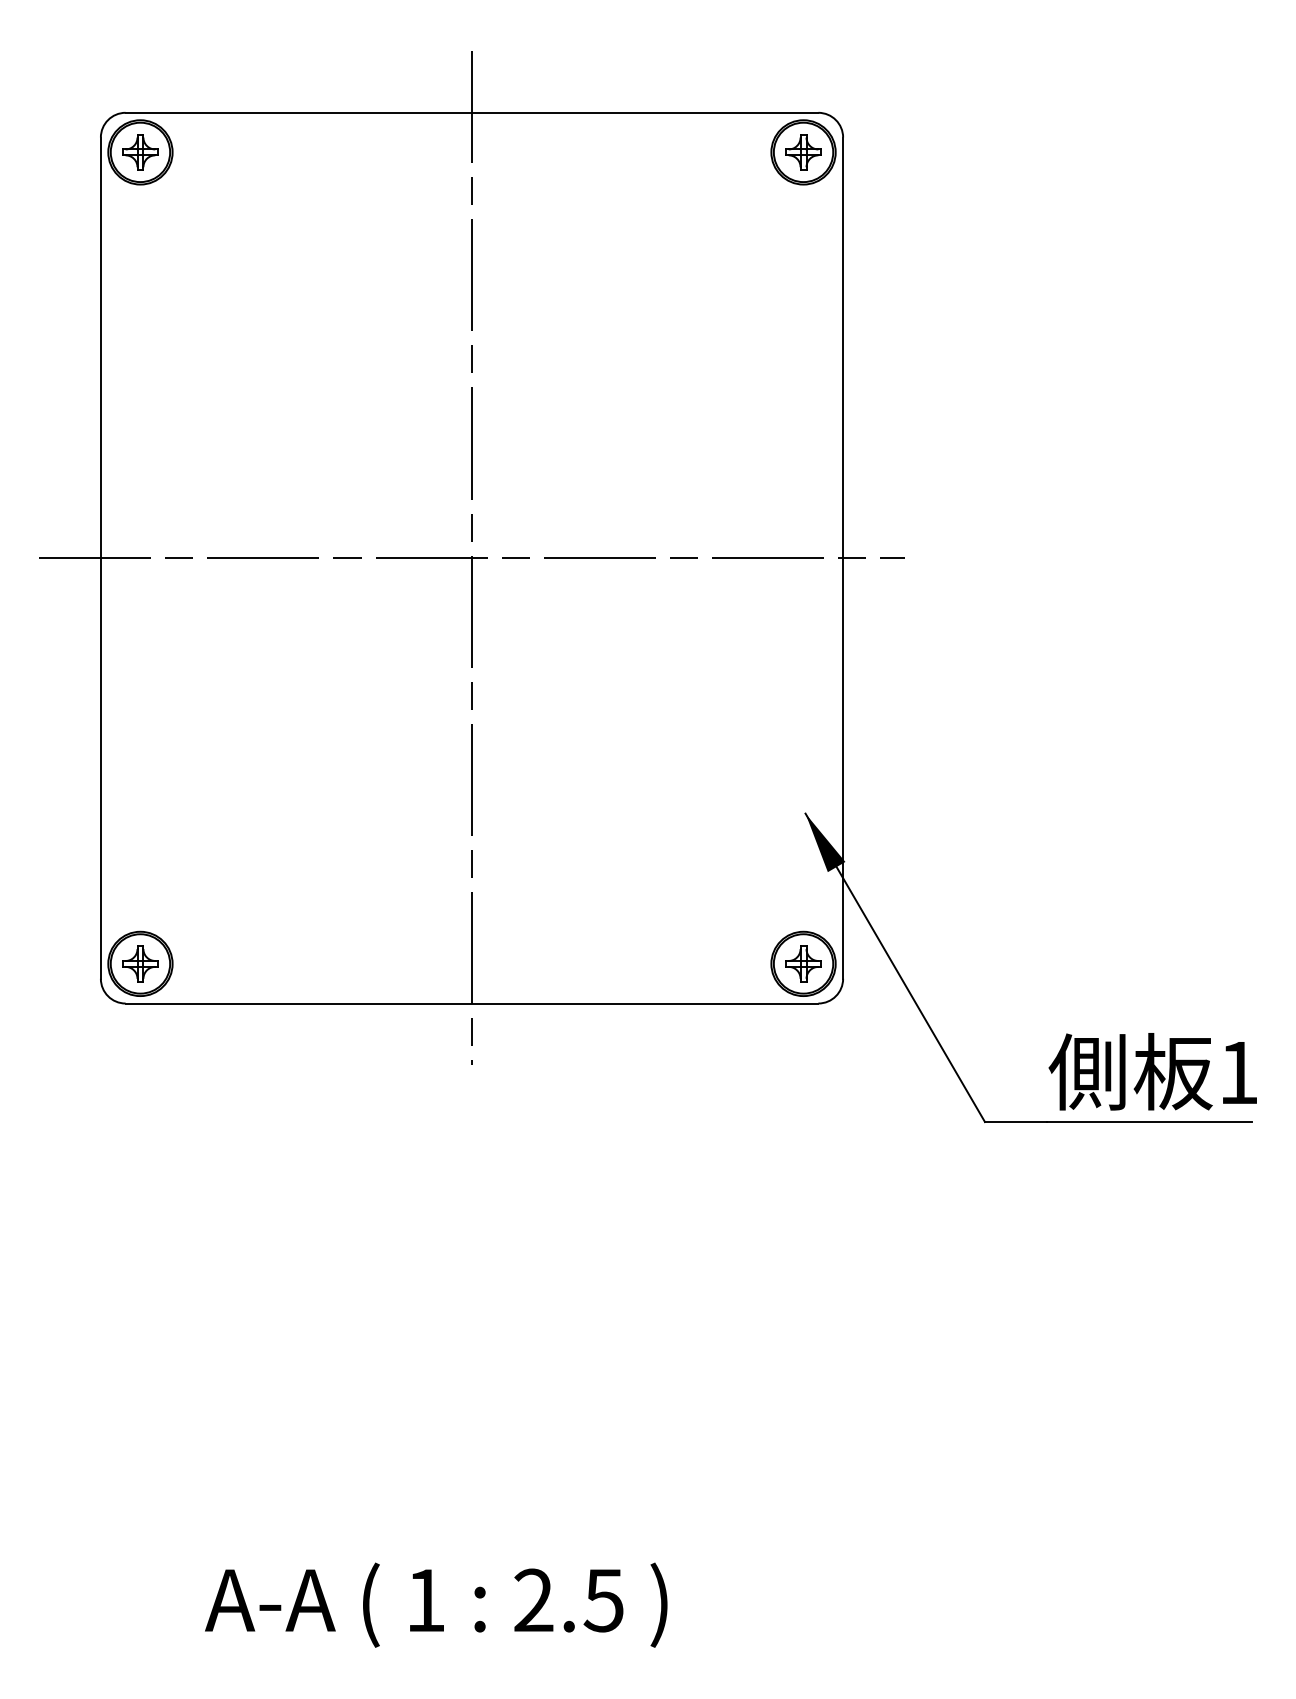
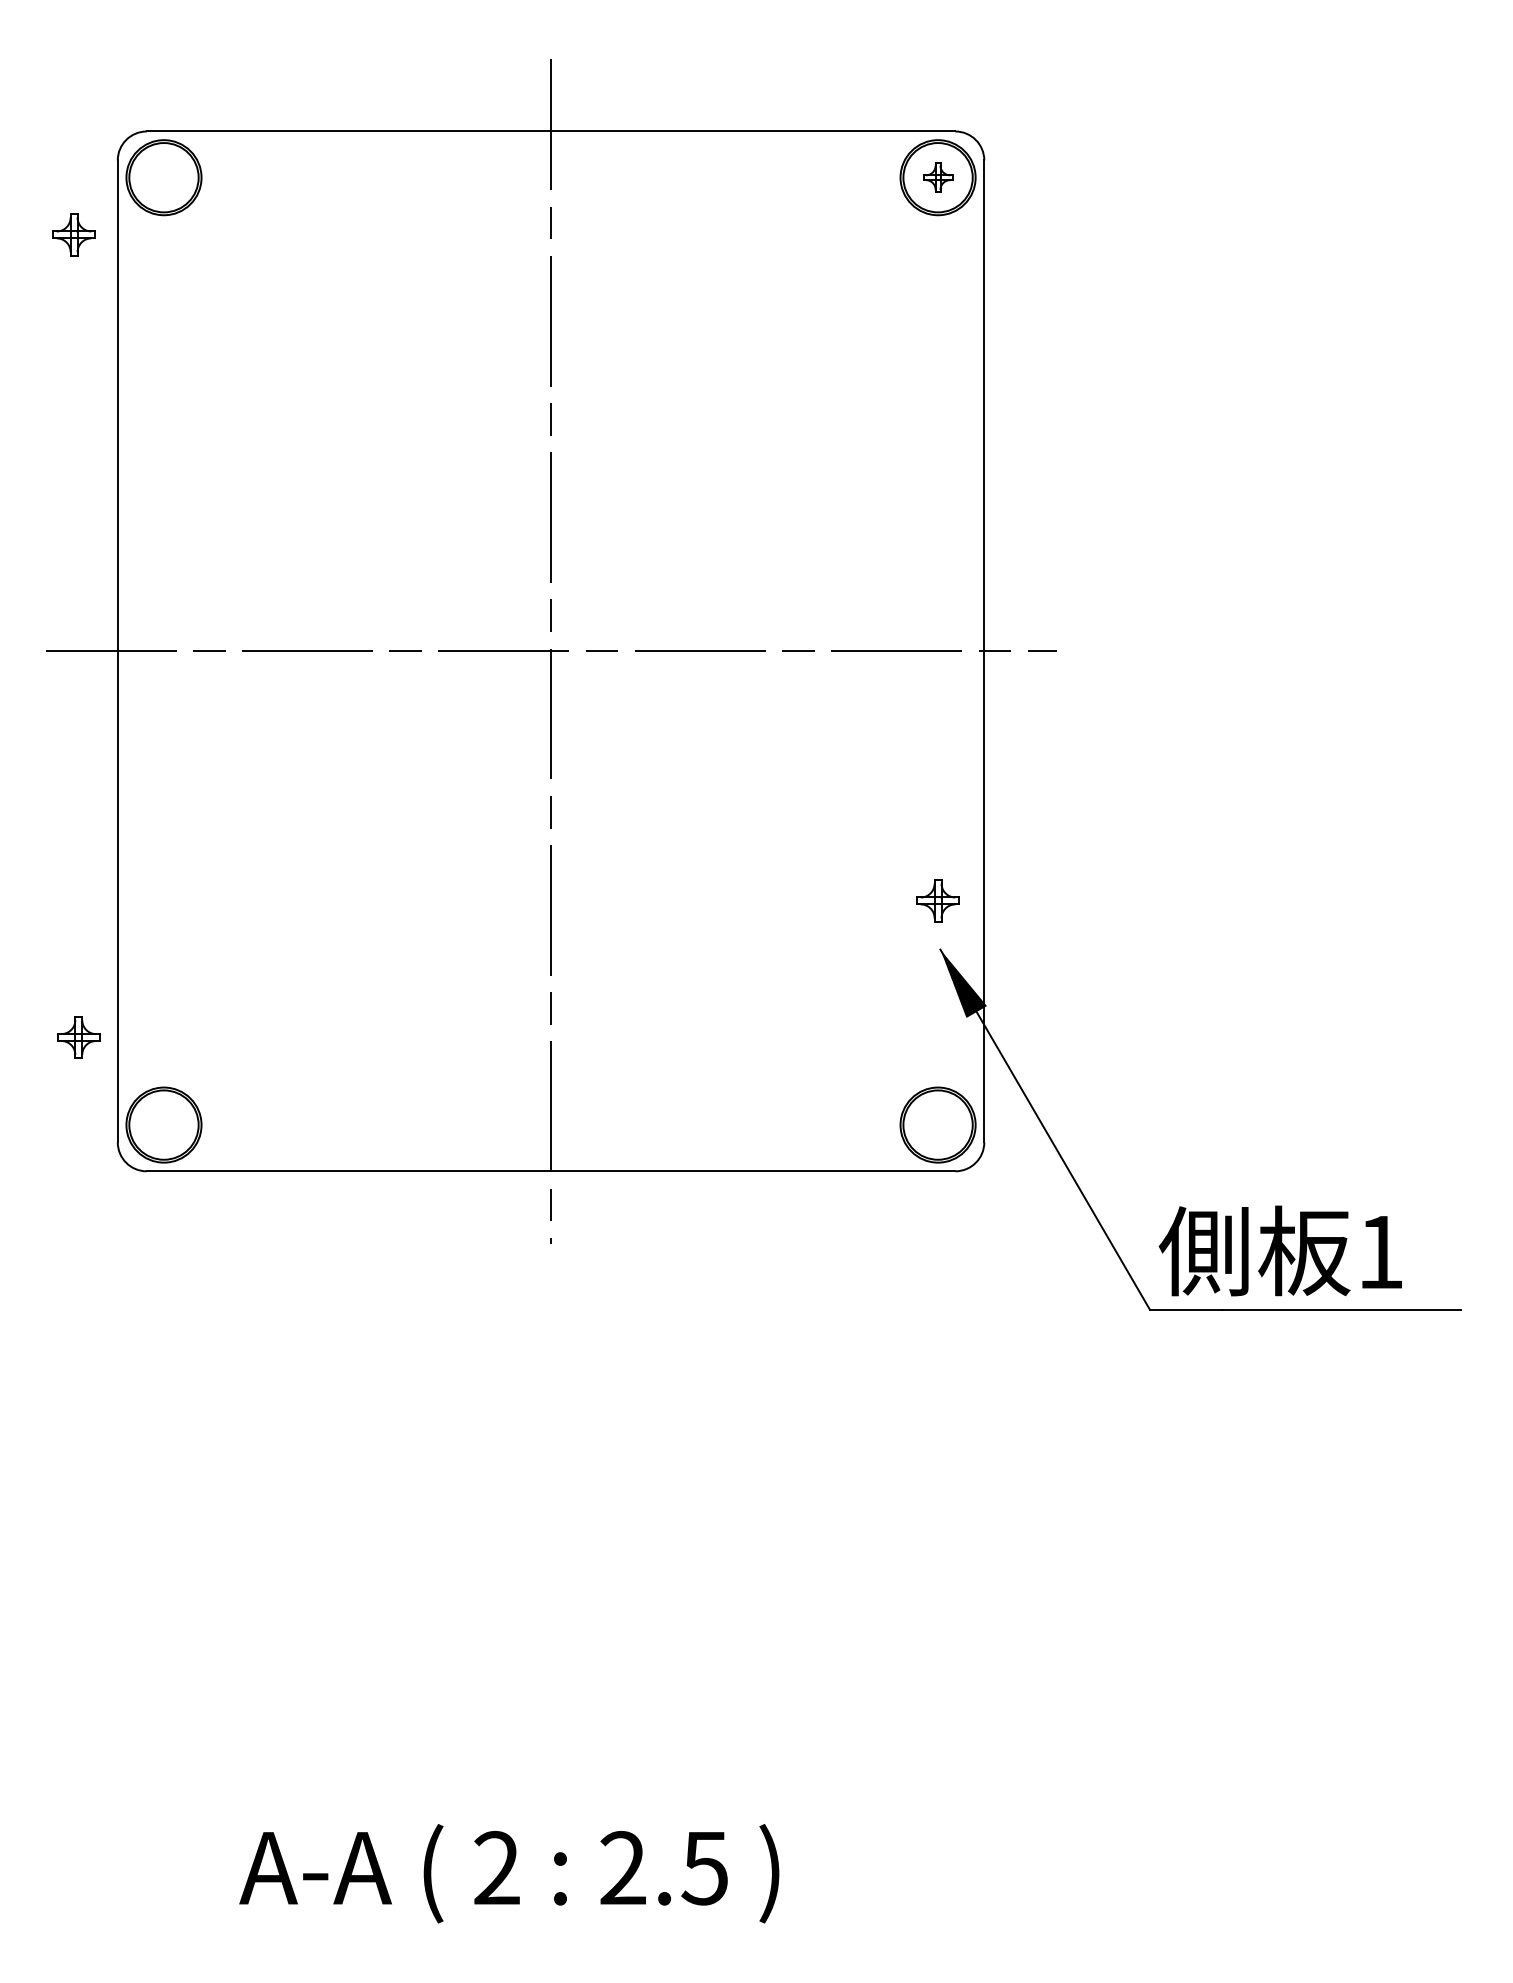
part: (140, 152) -> (74, 235), moved
part: (803, 152) -> (938, 177), size x0.7
part: (140, 963) -> (78, 1037), moved
part: (803, 963) -> (938, 900), moved
text: (1152, 1071) -> (1280, 1250), moved
text: (425, 1599) -> (496, 1867), 1 -> 2

